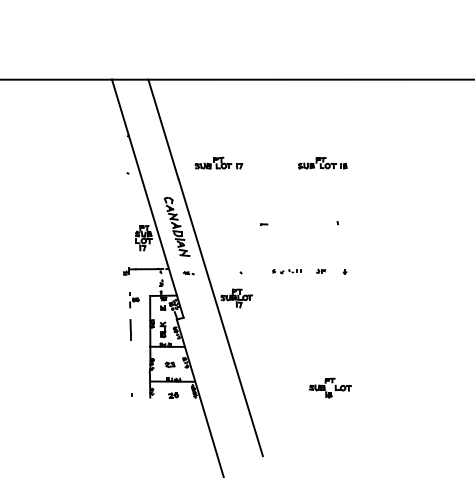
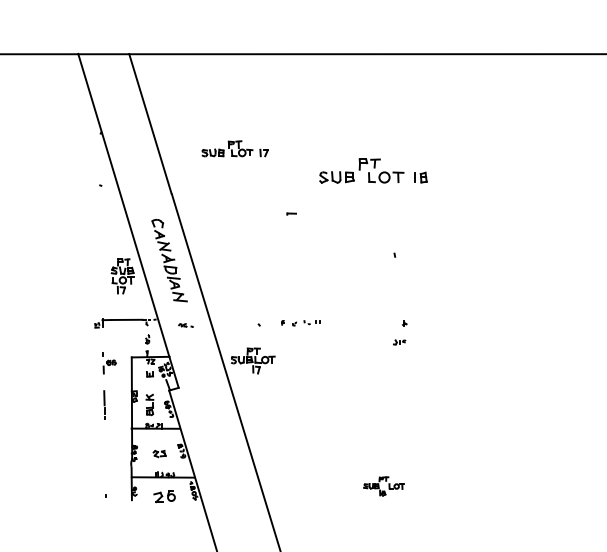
part: (218, 162) -> (234, 147), moved
part: (322, 163) -> (373, 171), size x1.6
part: (264, 224) -> (292, 213), moved
part: (321, 270) -> (399, 341), moved
part: (286, 271) -> (300, 323), moved
part: (329, 387) -> (383, 485), size x0.7
part: (173, 395) -> (164, 496), size x1.6

